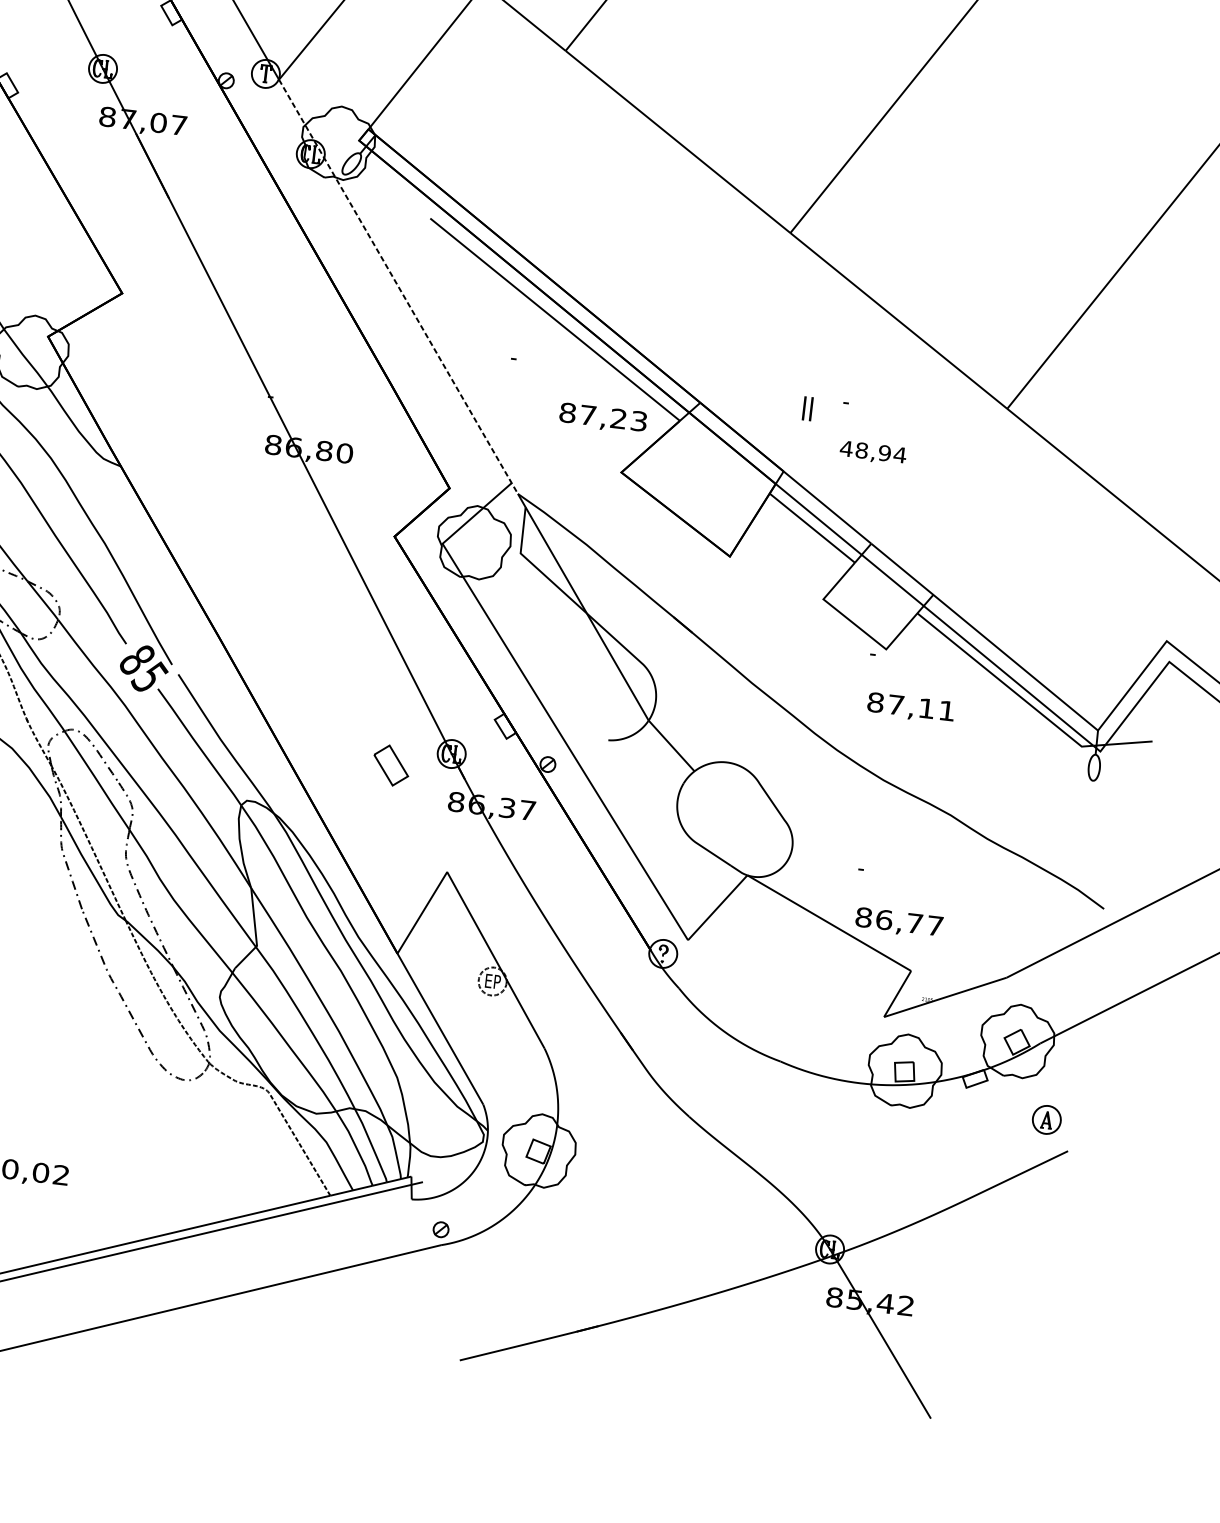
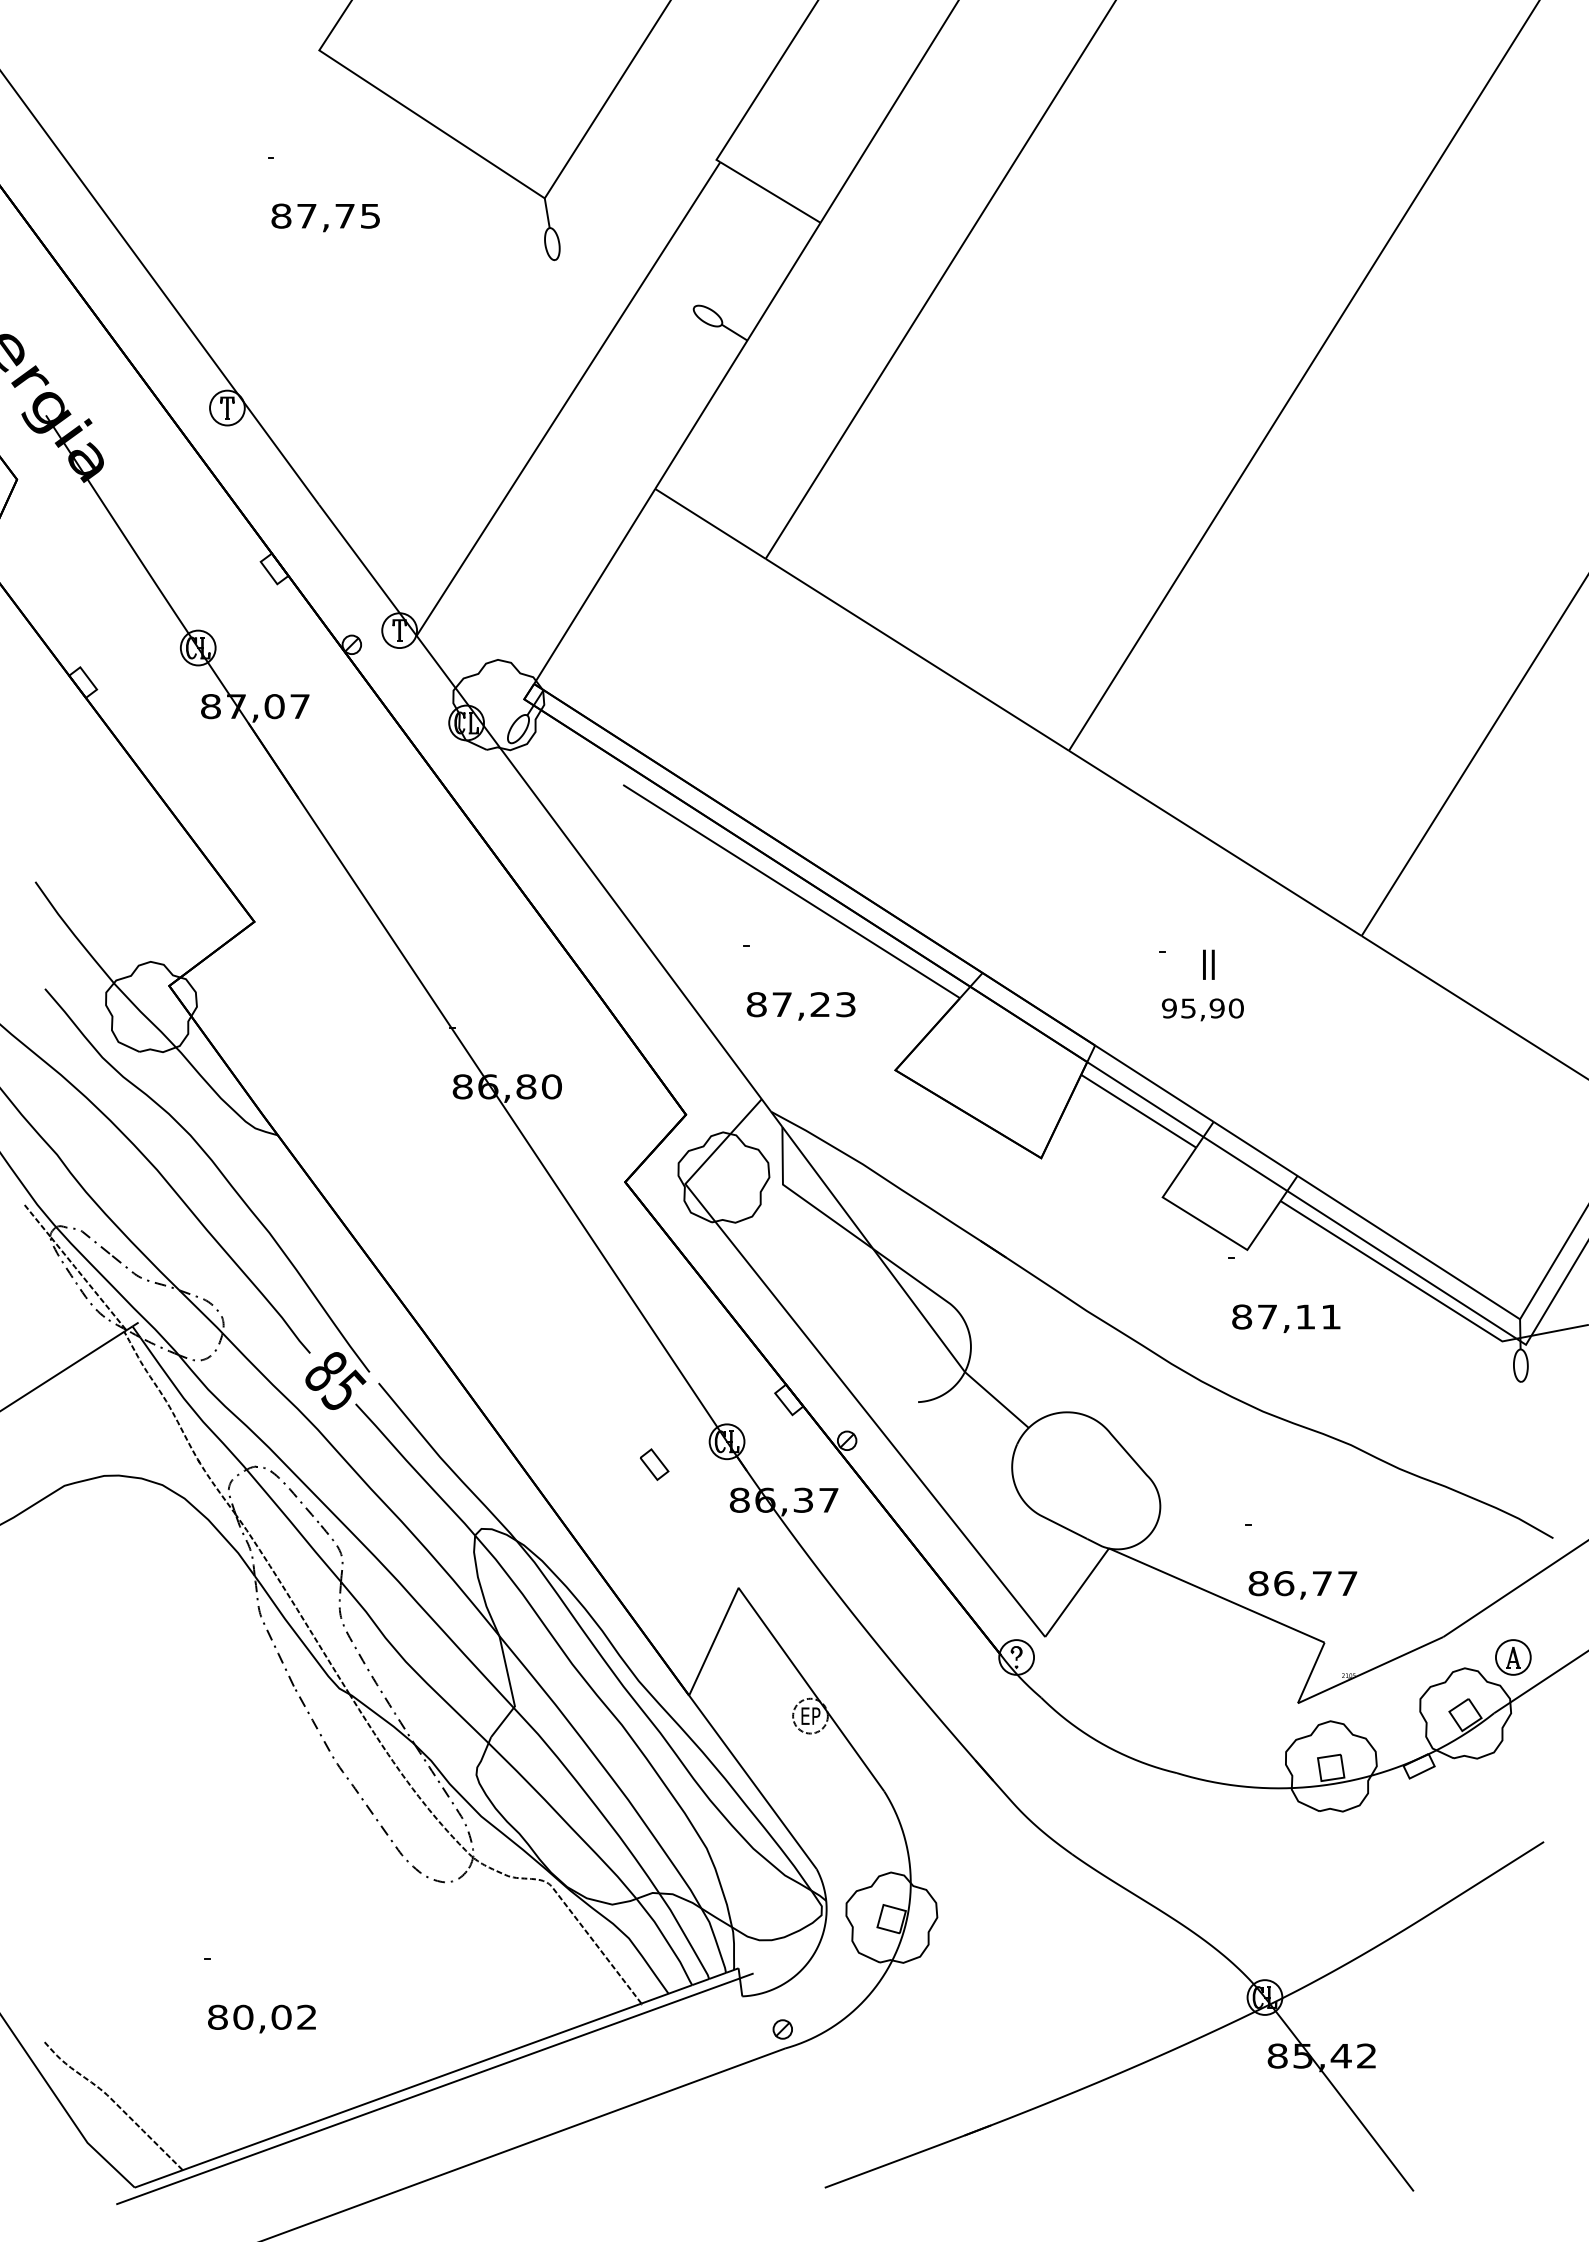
line: (398, 286) -> (593, 873), dashed -> solid
text: (807, 408) -> (1208, 964), moved
text: (602, 418) -> (800, 1006), moved
text: (873, 451) -> (1202, 1008), 48,94 -> 95,90
part: (391, 765) -> (654, 1464), size x0.62
part: (1046, 1119) -> (1513, 1657), moved

